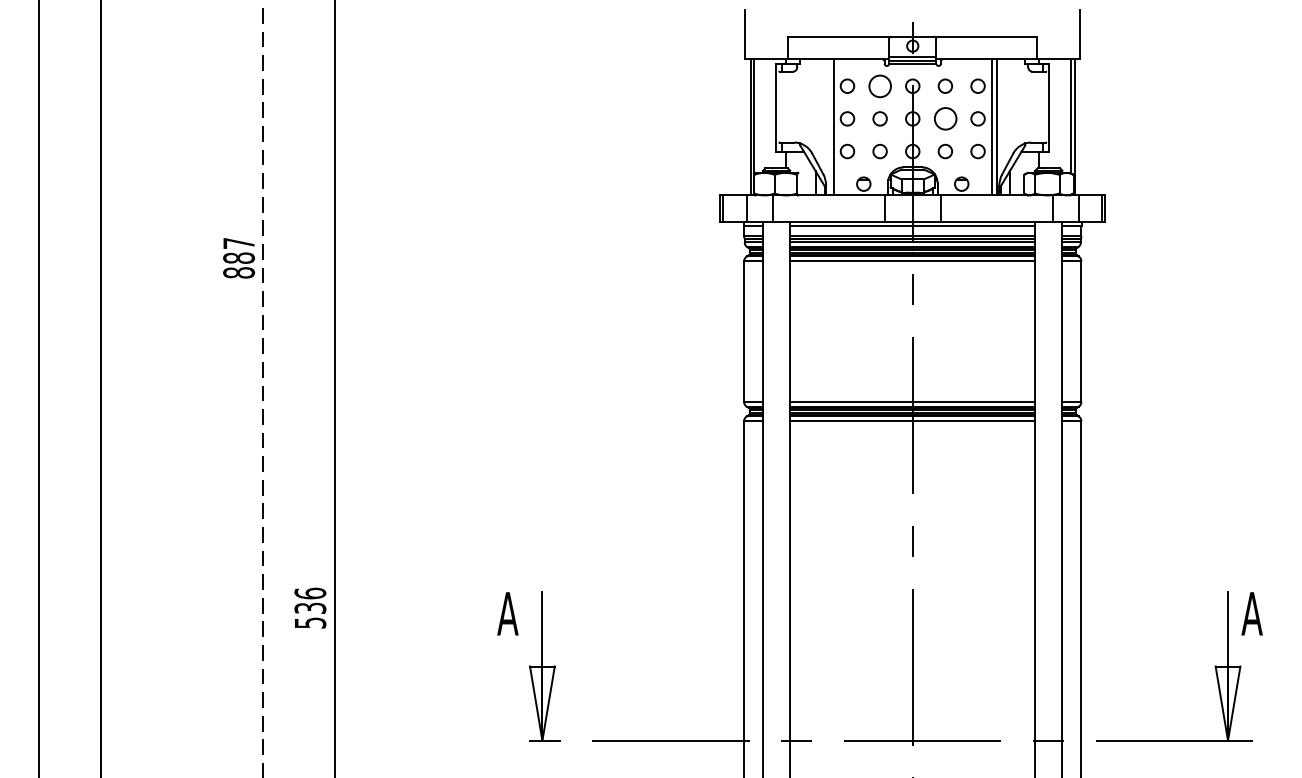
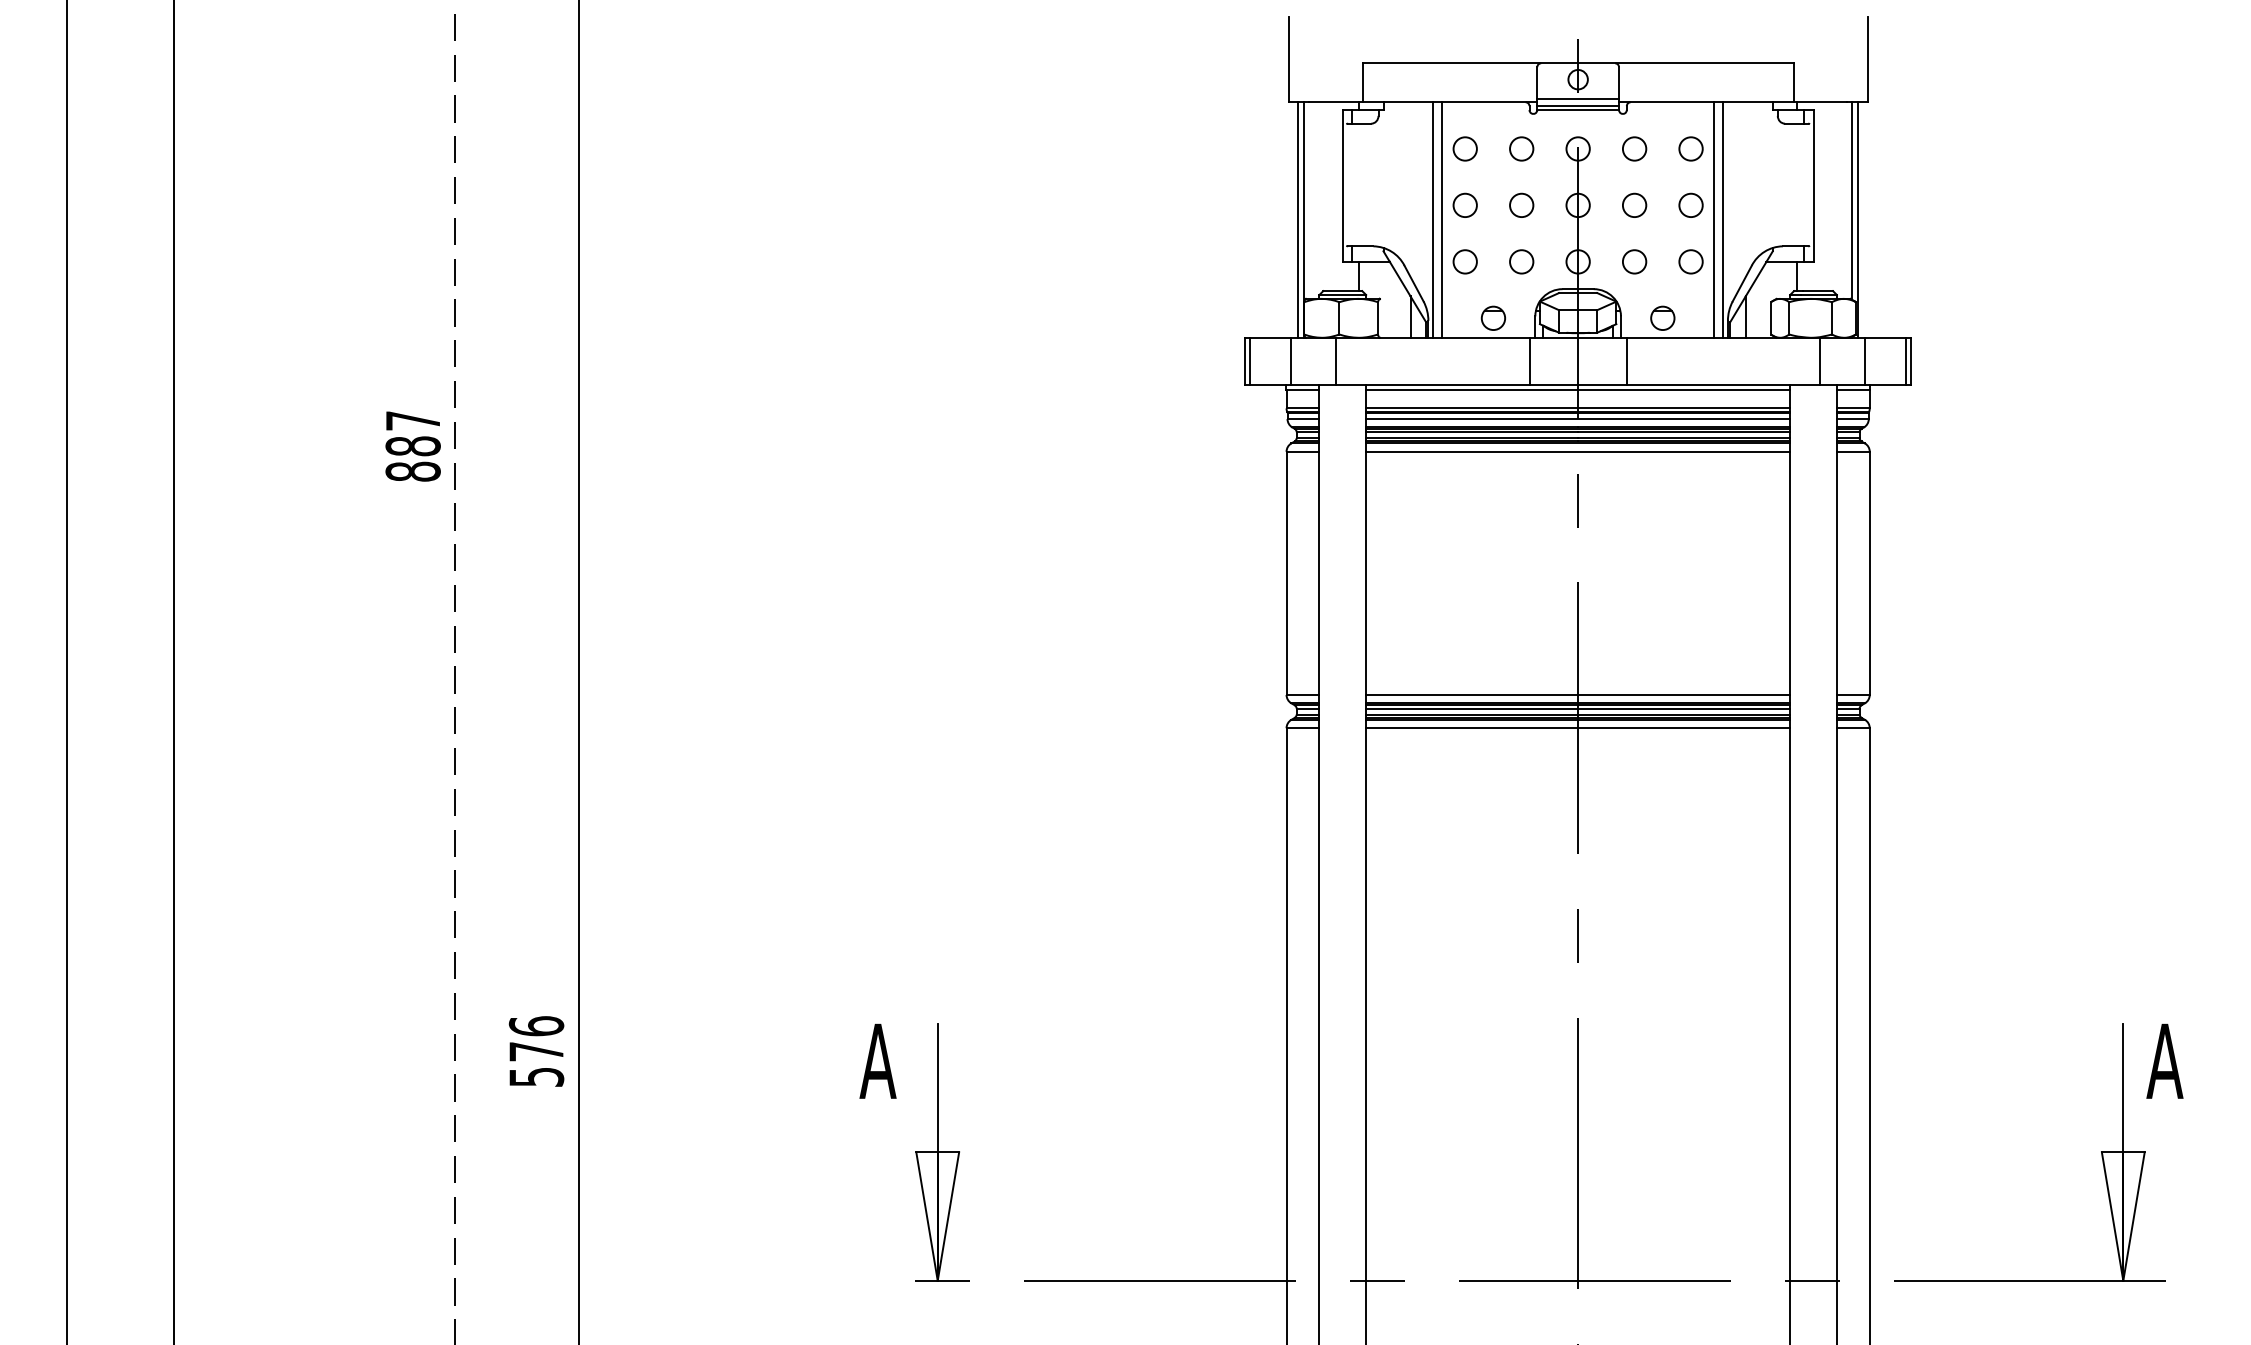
circle: (879, 85) -> (1520, 147), size x0.62
circle: (944, 118) -> (1633, 204), size x0.62
line: (828, 127) -> (1432, 220), added
text: (310, 607) -> (536, 1050), 536 -> 576

